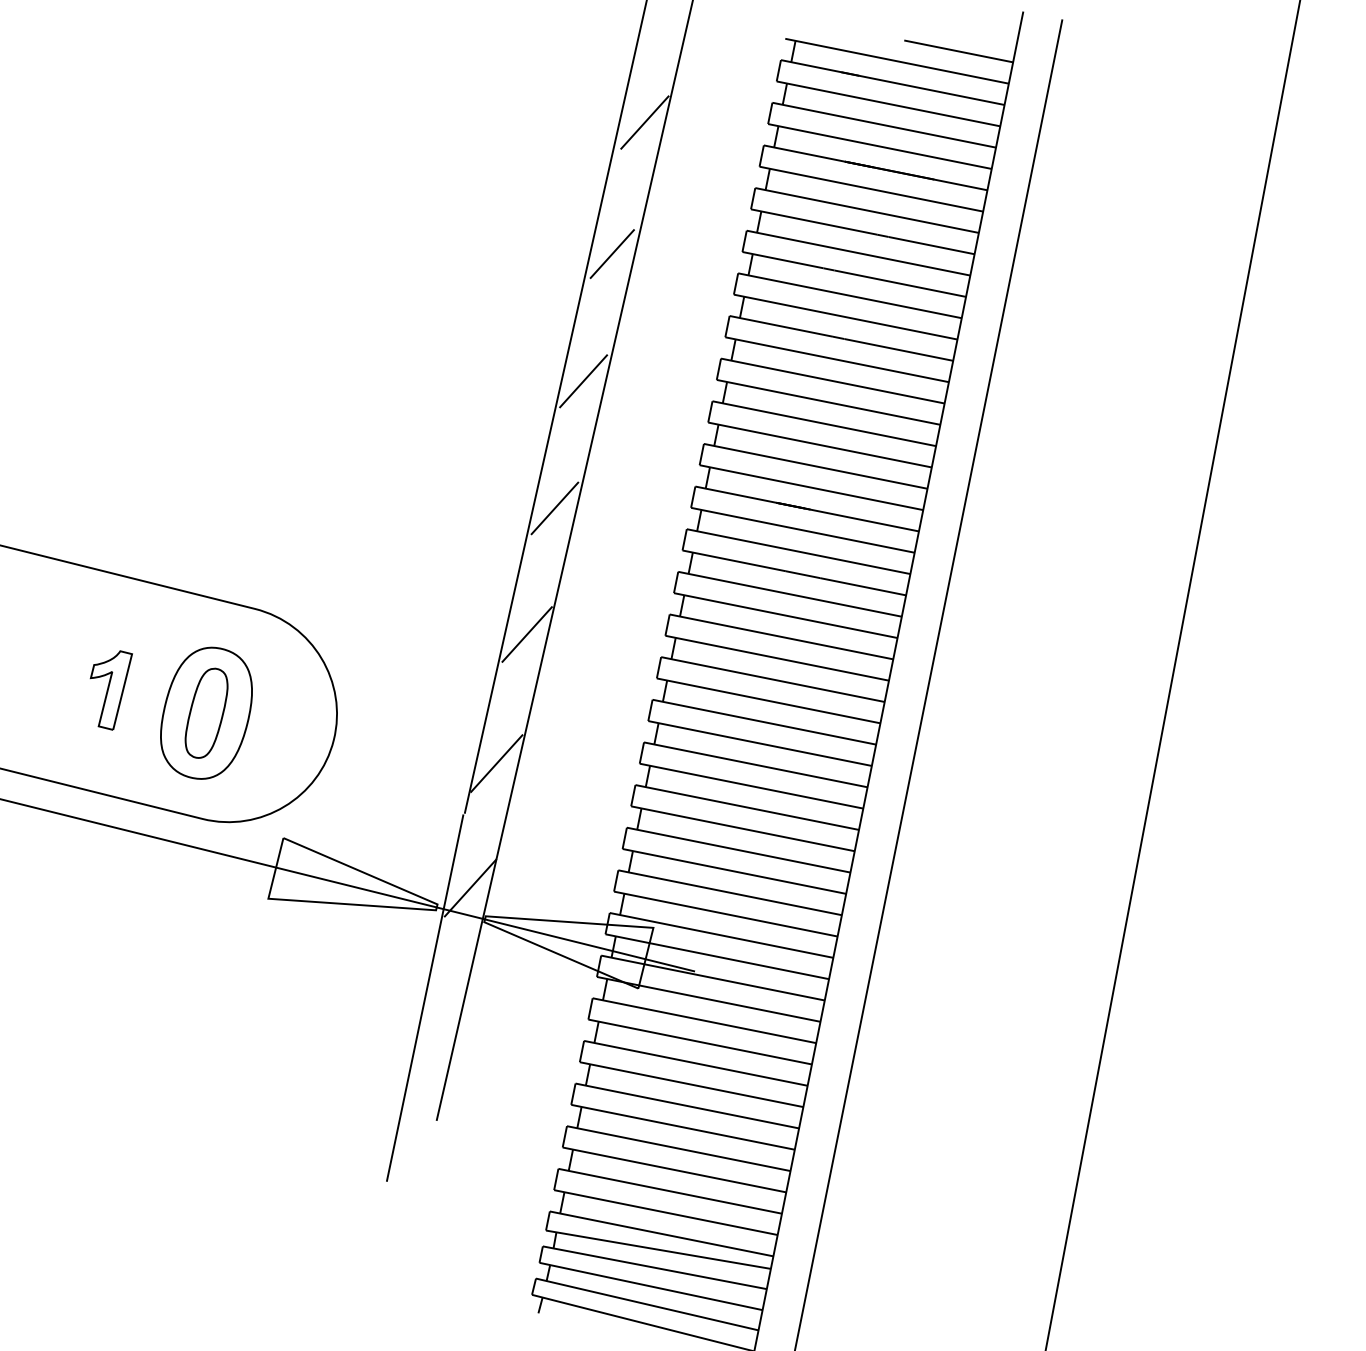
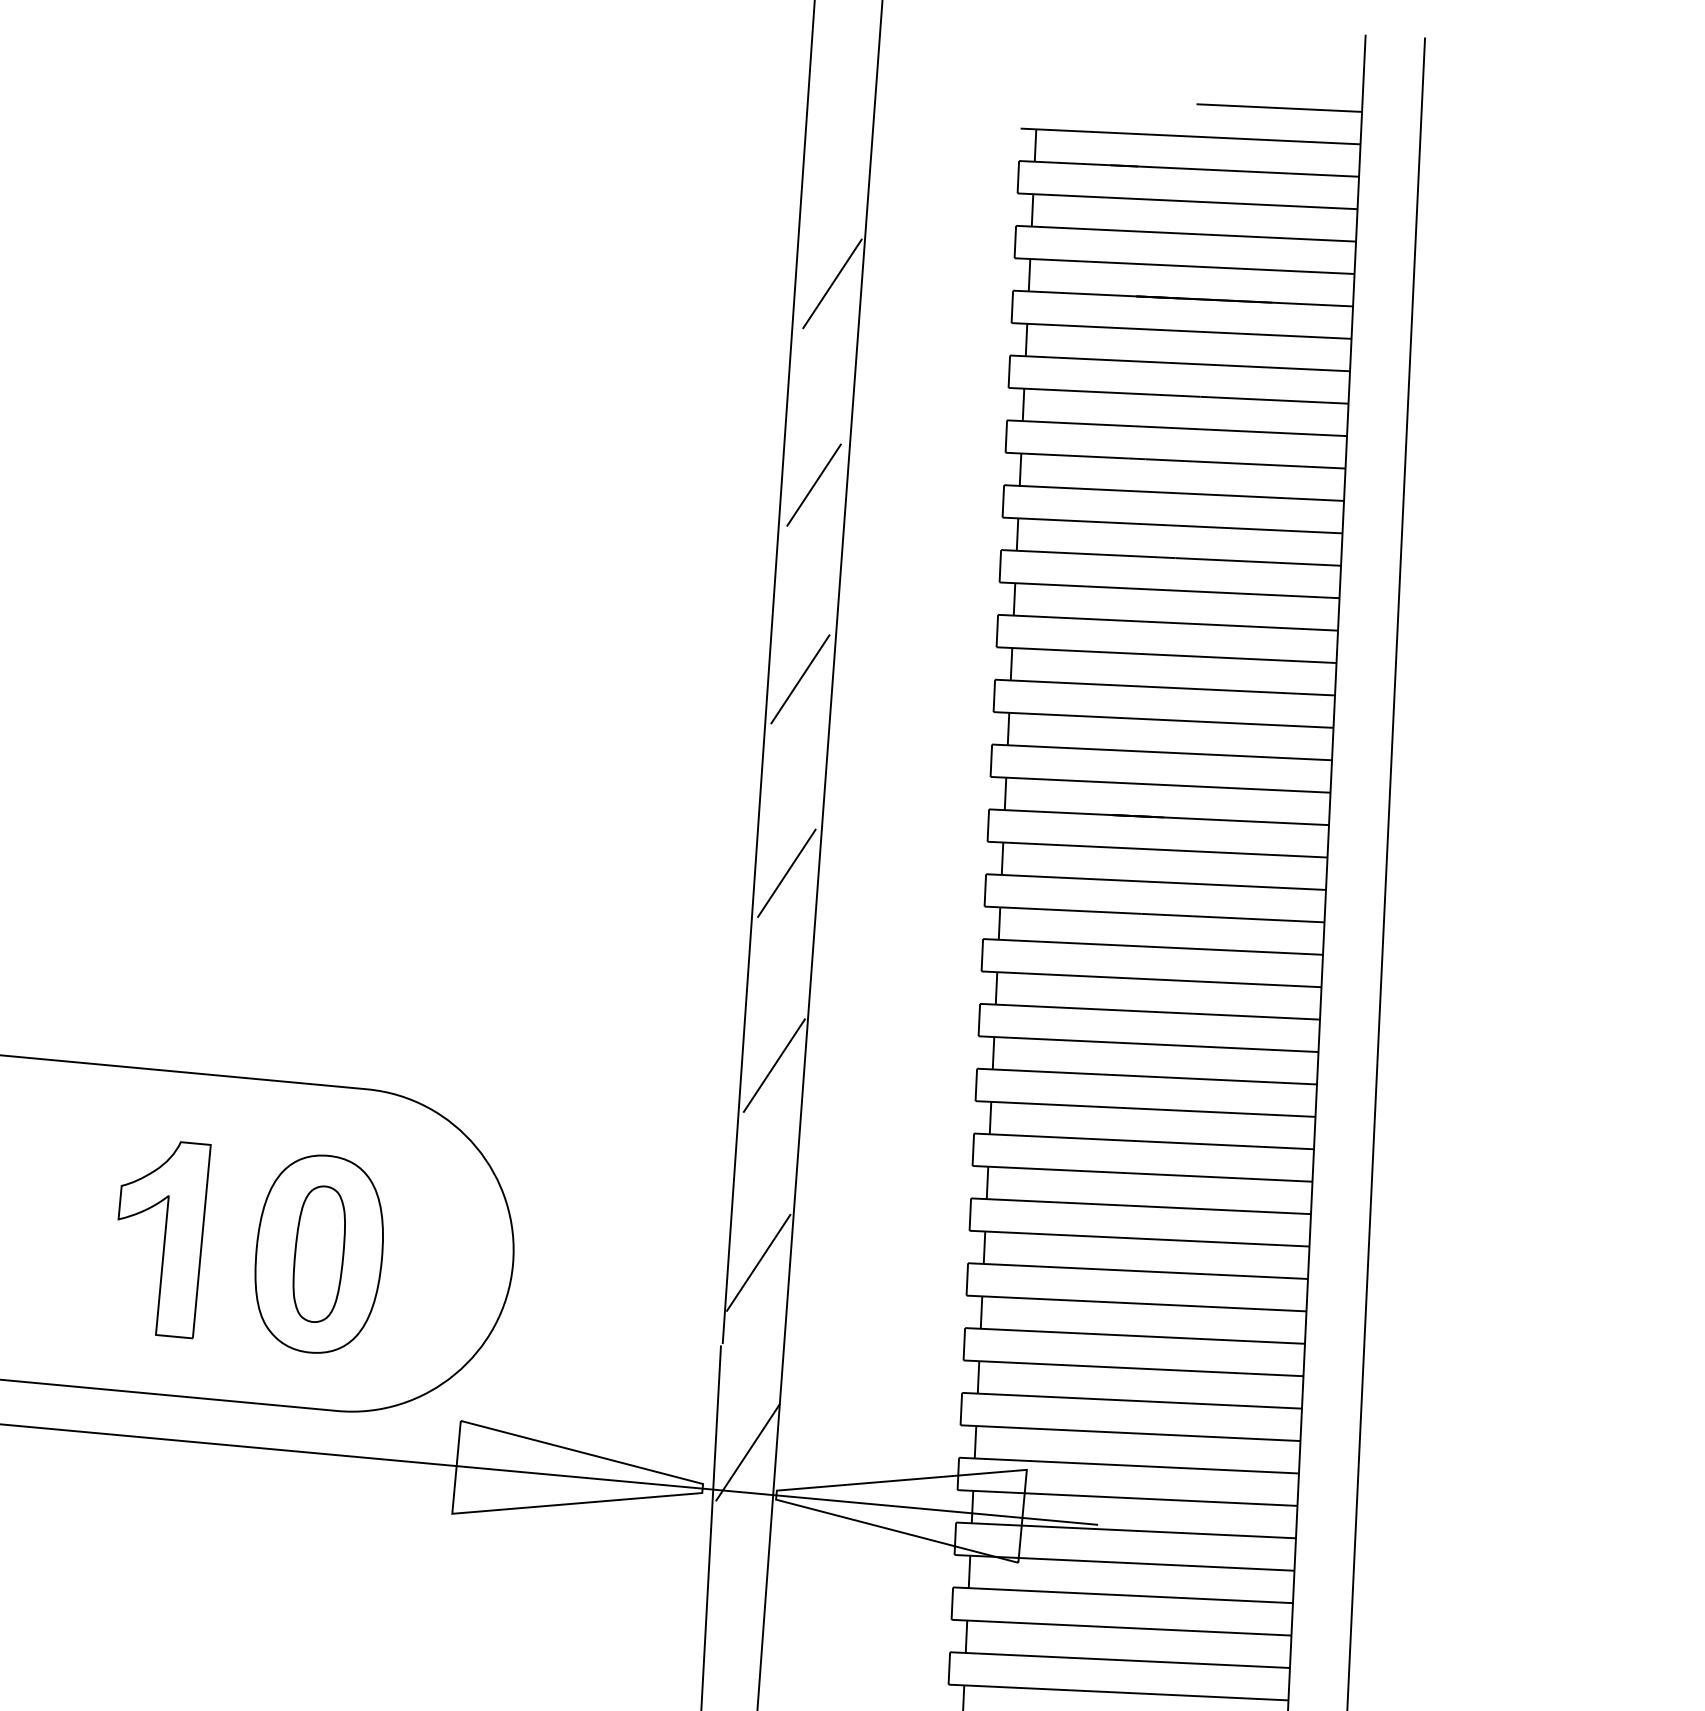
part: (111, 690) -> (173, 1242), size x1.67

